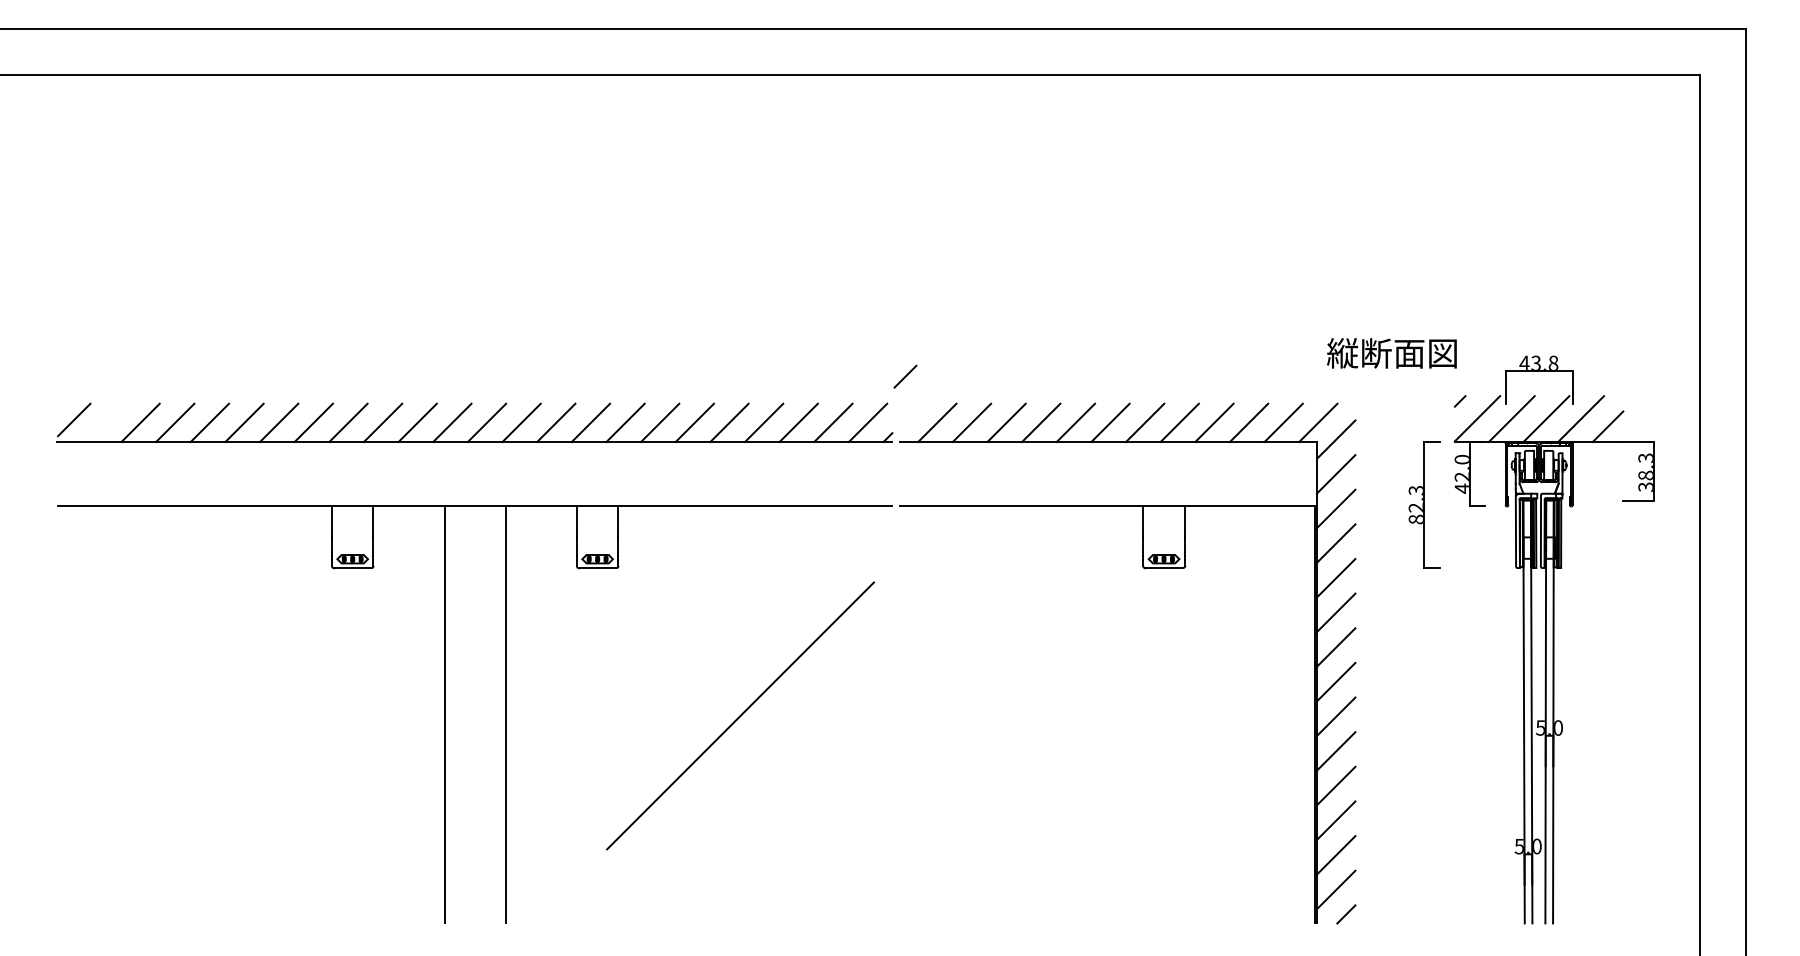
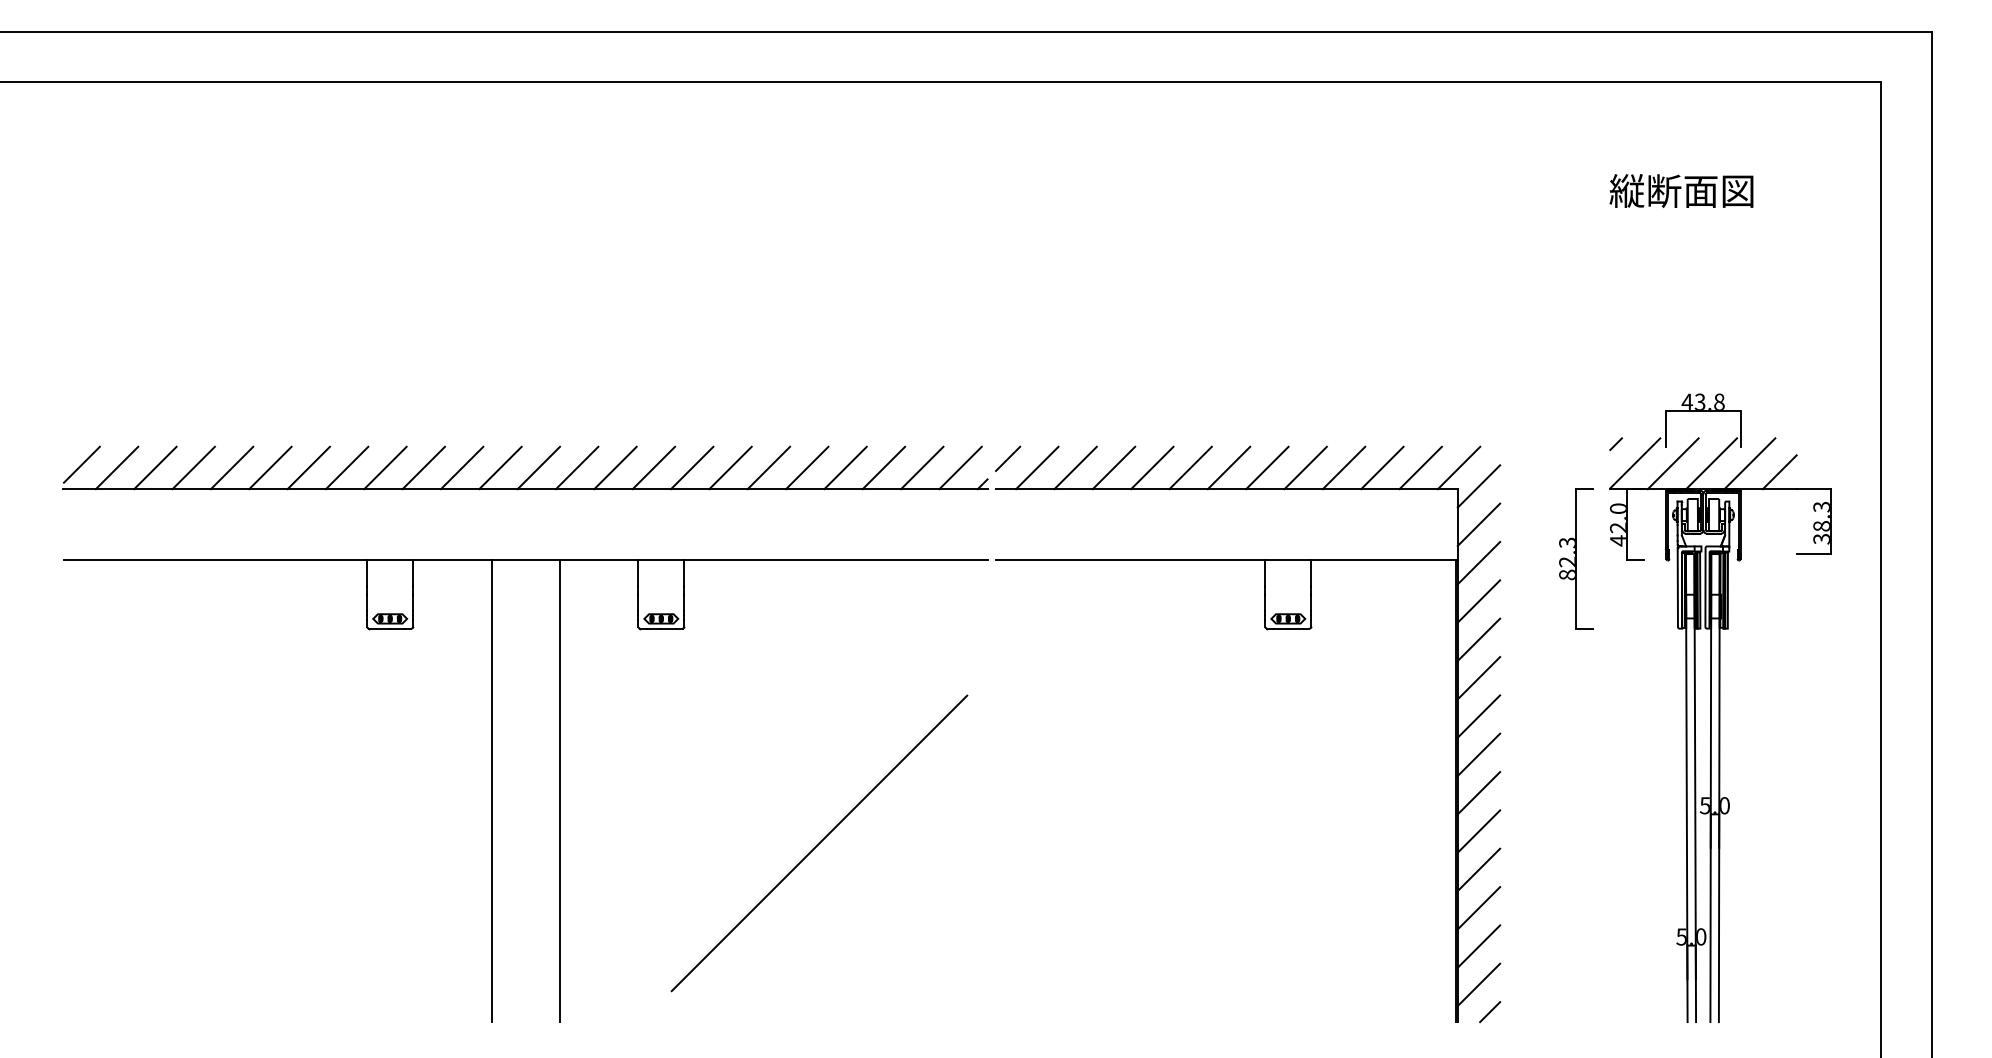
text: (1391, 352) -> (1681, 190), moved
line: (905, 376) -> (1008, 458), moved
line: (105, 422) -> (116, 467), added
line: (740, 716) -> (819, 843), moved

